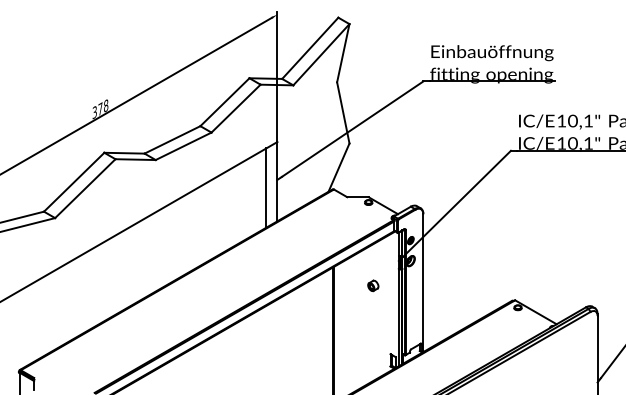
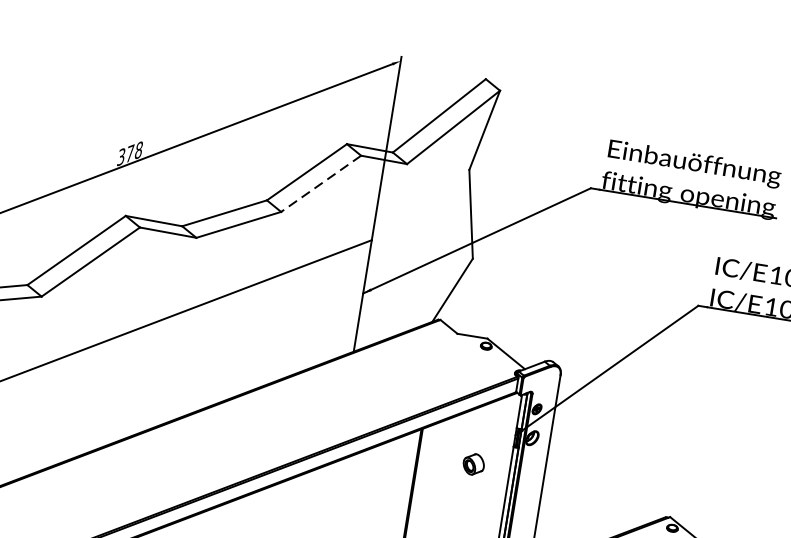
line: (235, 108) -> (320, 183), solid -> dashed
line: (266, 187) -> (346, 301), removed
part: (373, 285) -> (474, 464), size x1.4

